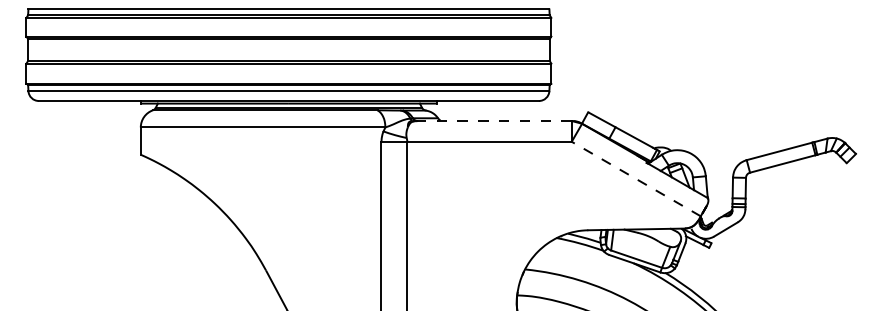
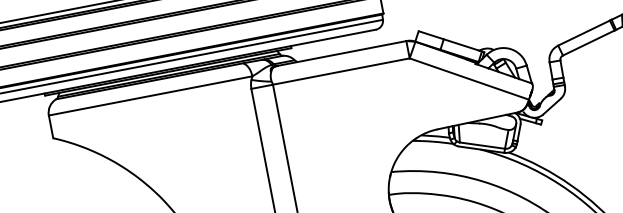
line: (494, 121) -> (342, 53), dashed -> solid
line: (635, 178) -> (468, 78), dashed -> solid

